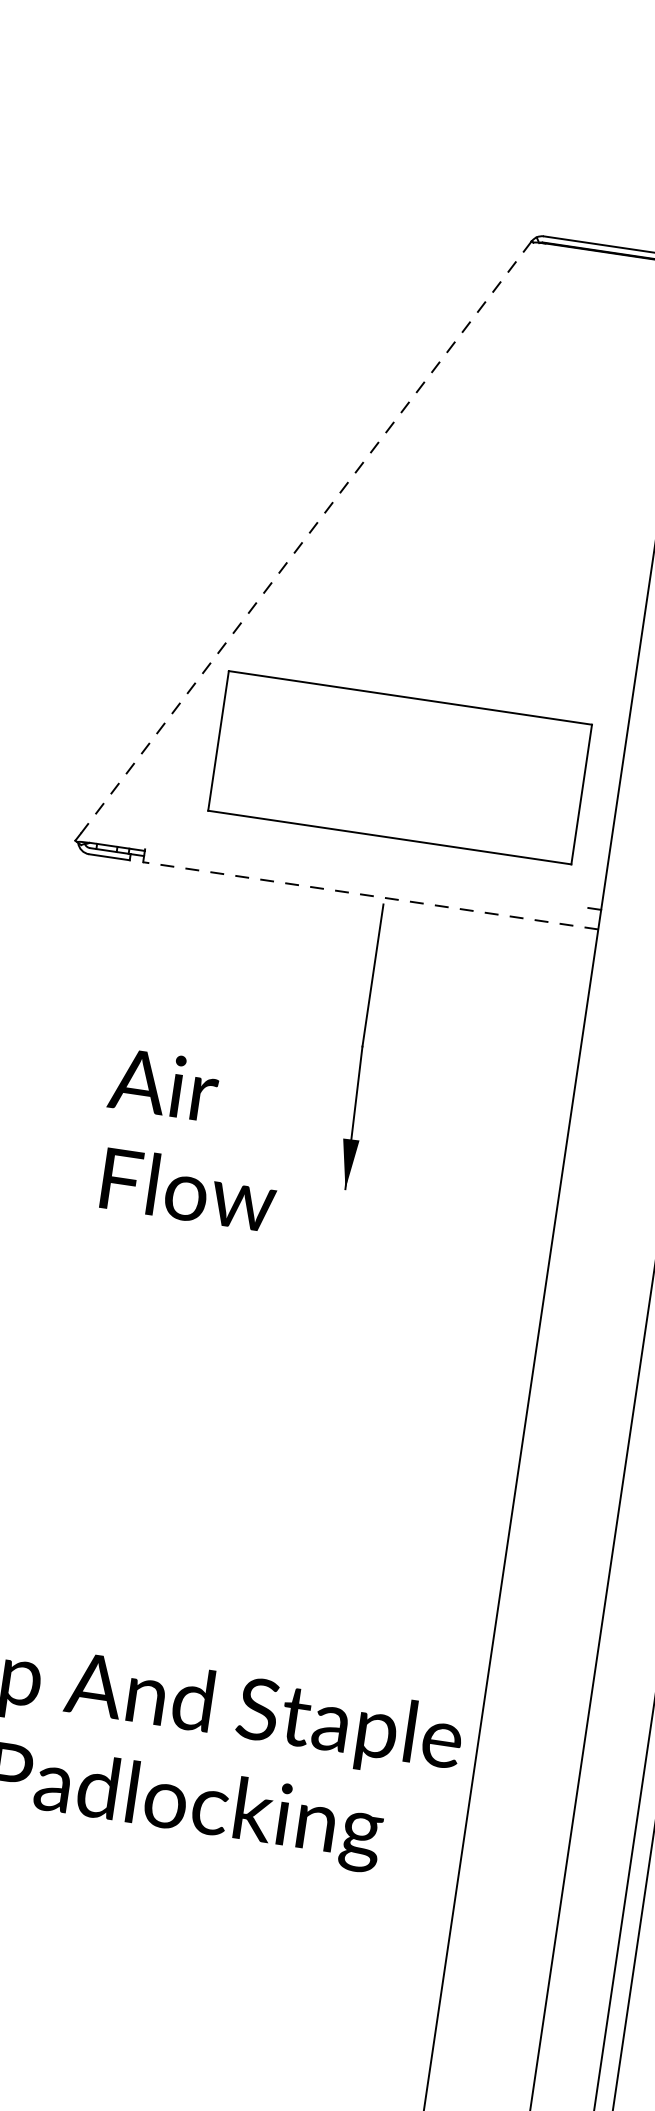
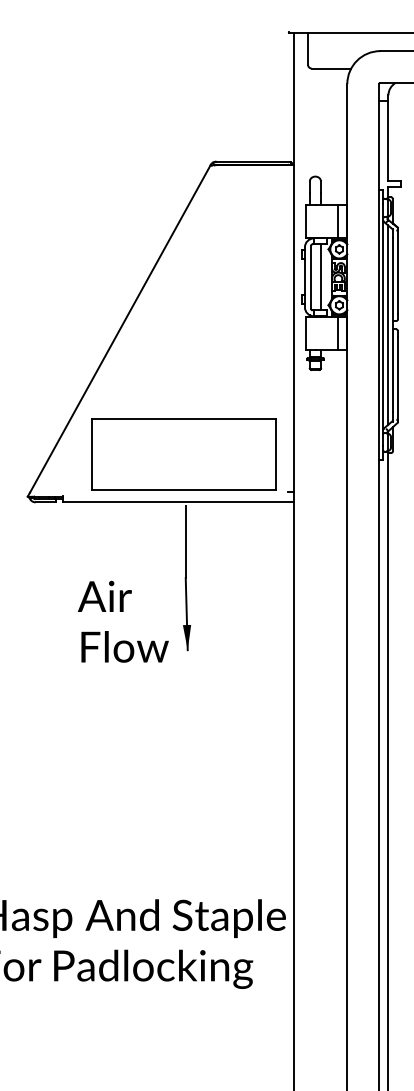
line: (306, 538) -> (120, 329), dashed -> solid
part: (399, 767) -> (183, 454), moved
line: (370, 895) -> (178, 502), dashed -> solid
text: (191, 1138) -> (122, 621), moved

